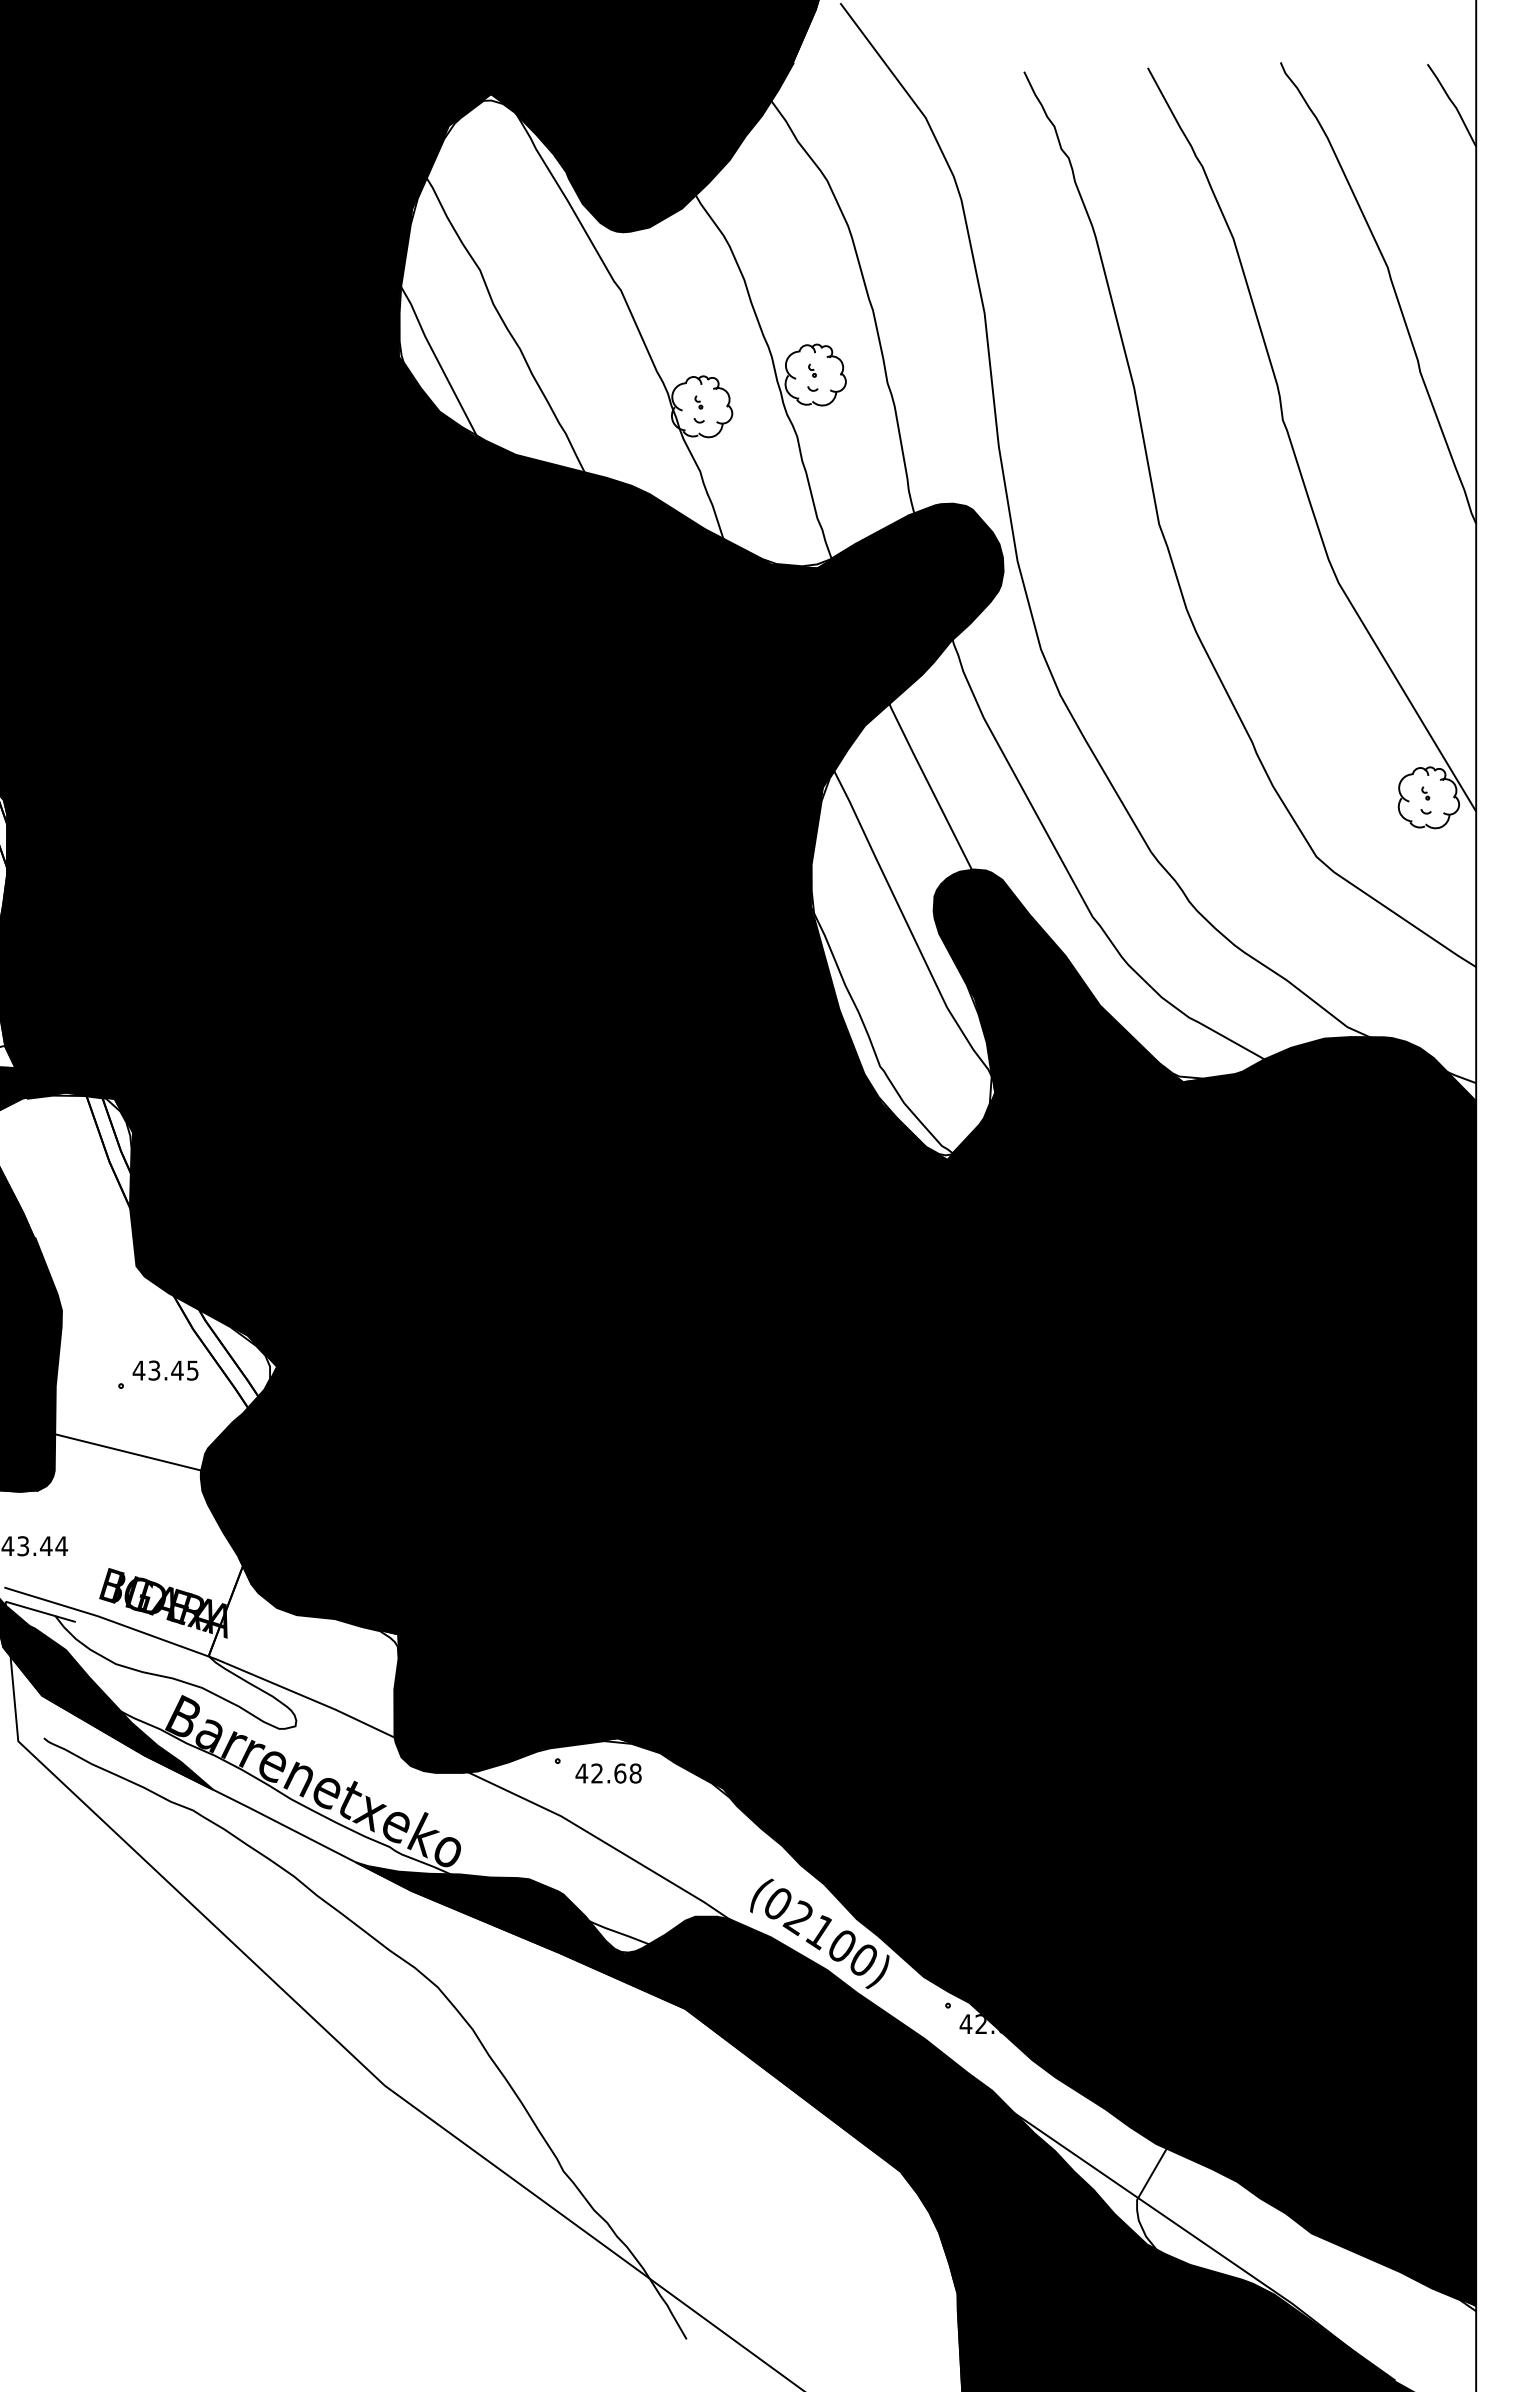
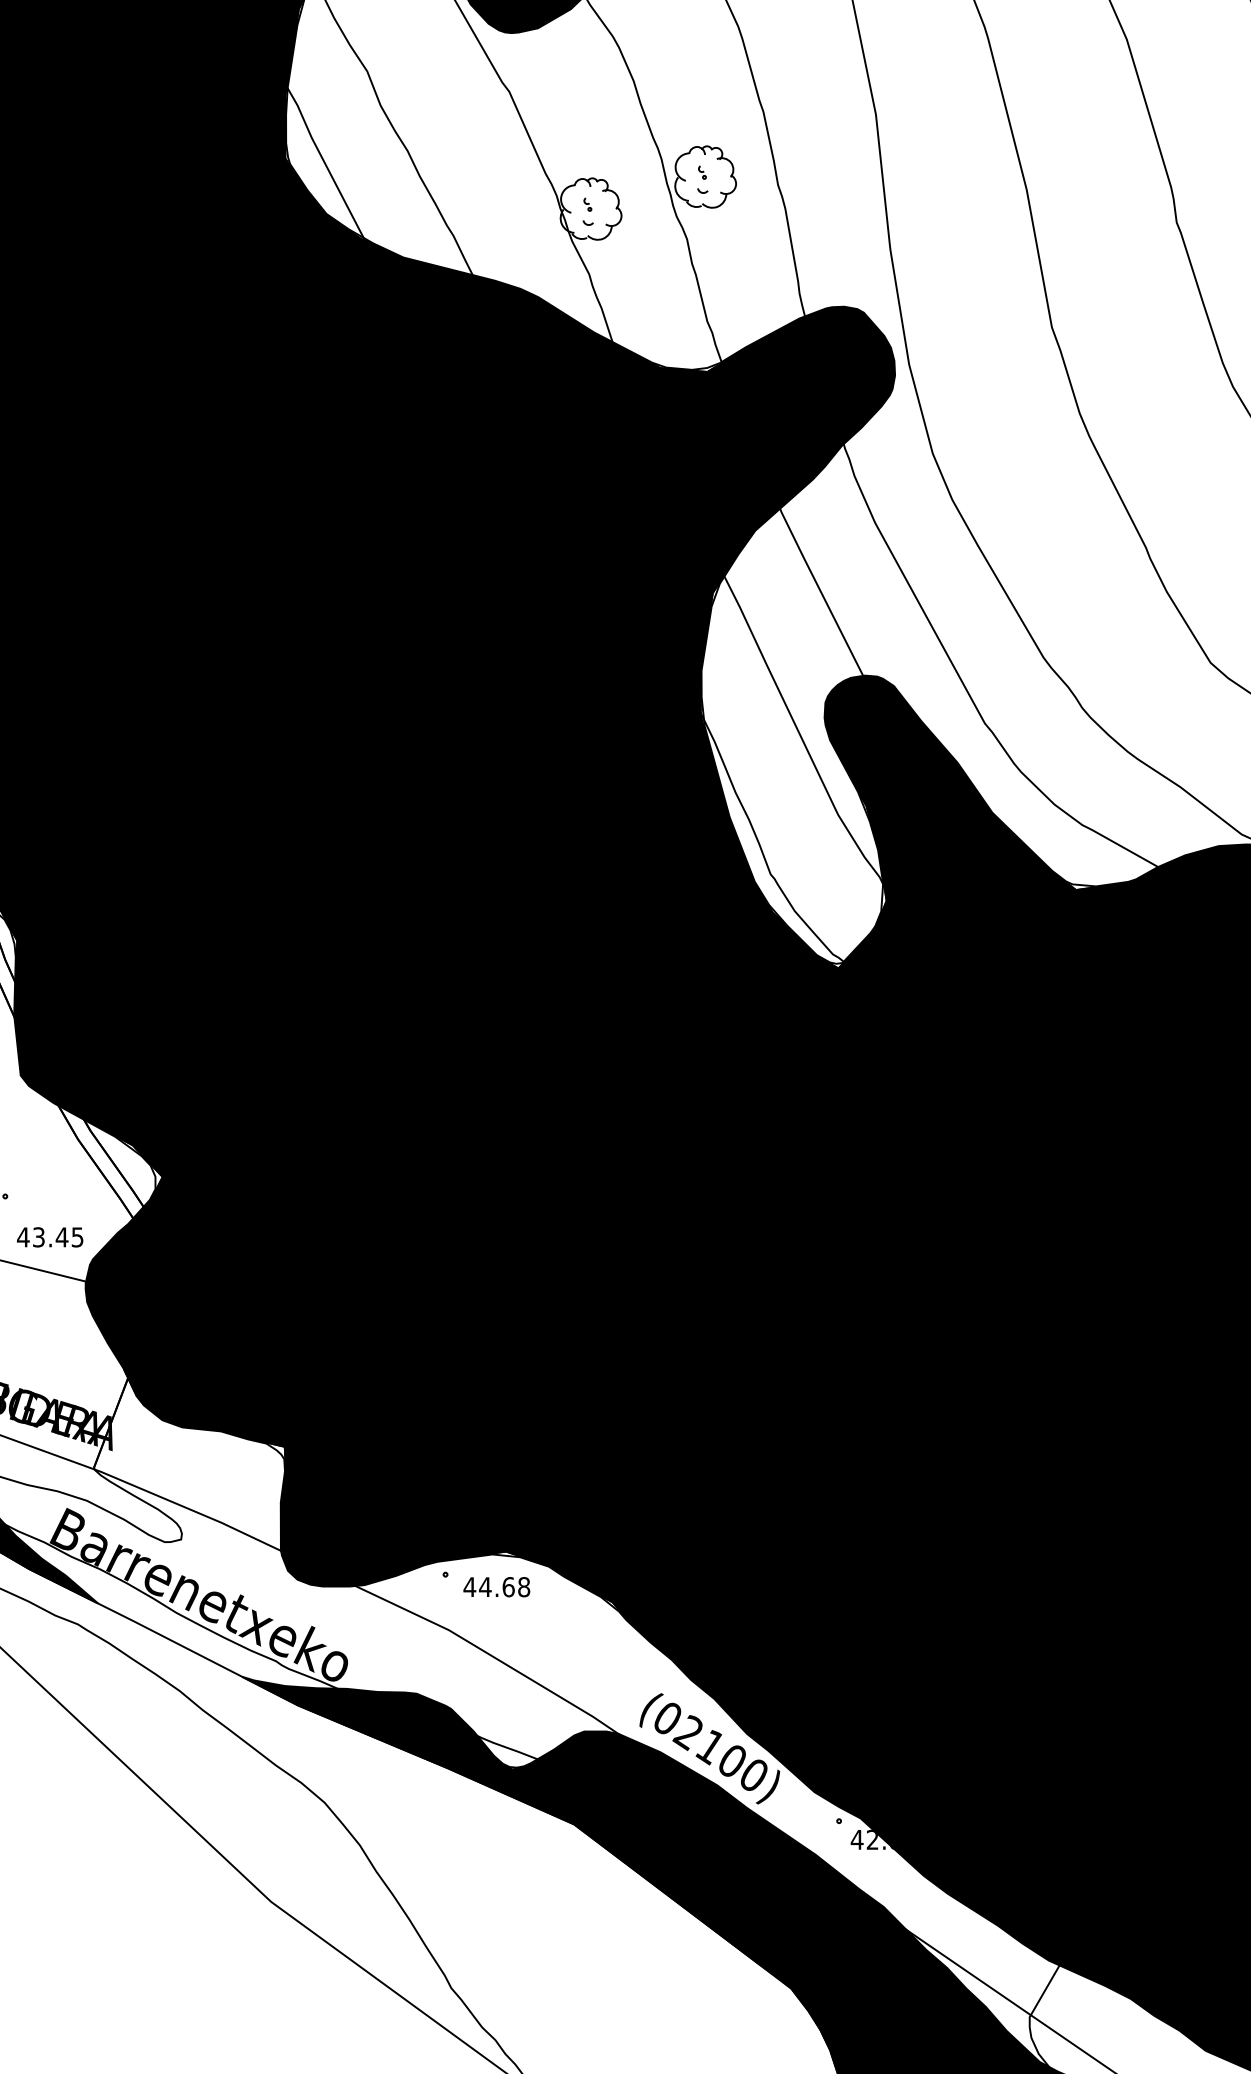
text: (165, 1370) -> (50, 1237), moved
text: (596, 1773) -> (484, 1587), 42.68 -> 44.68

